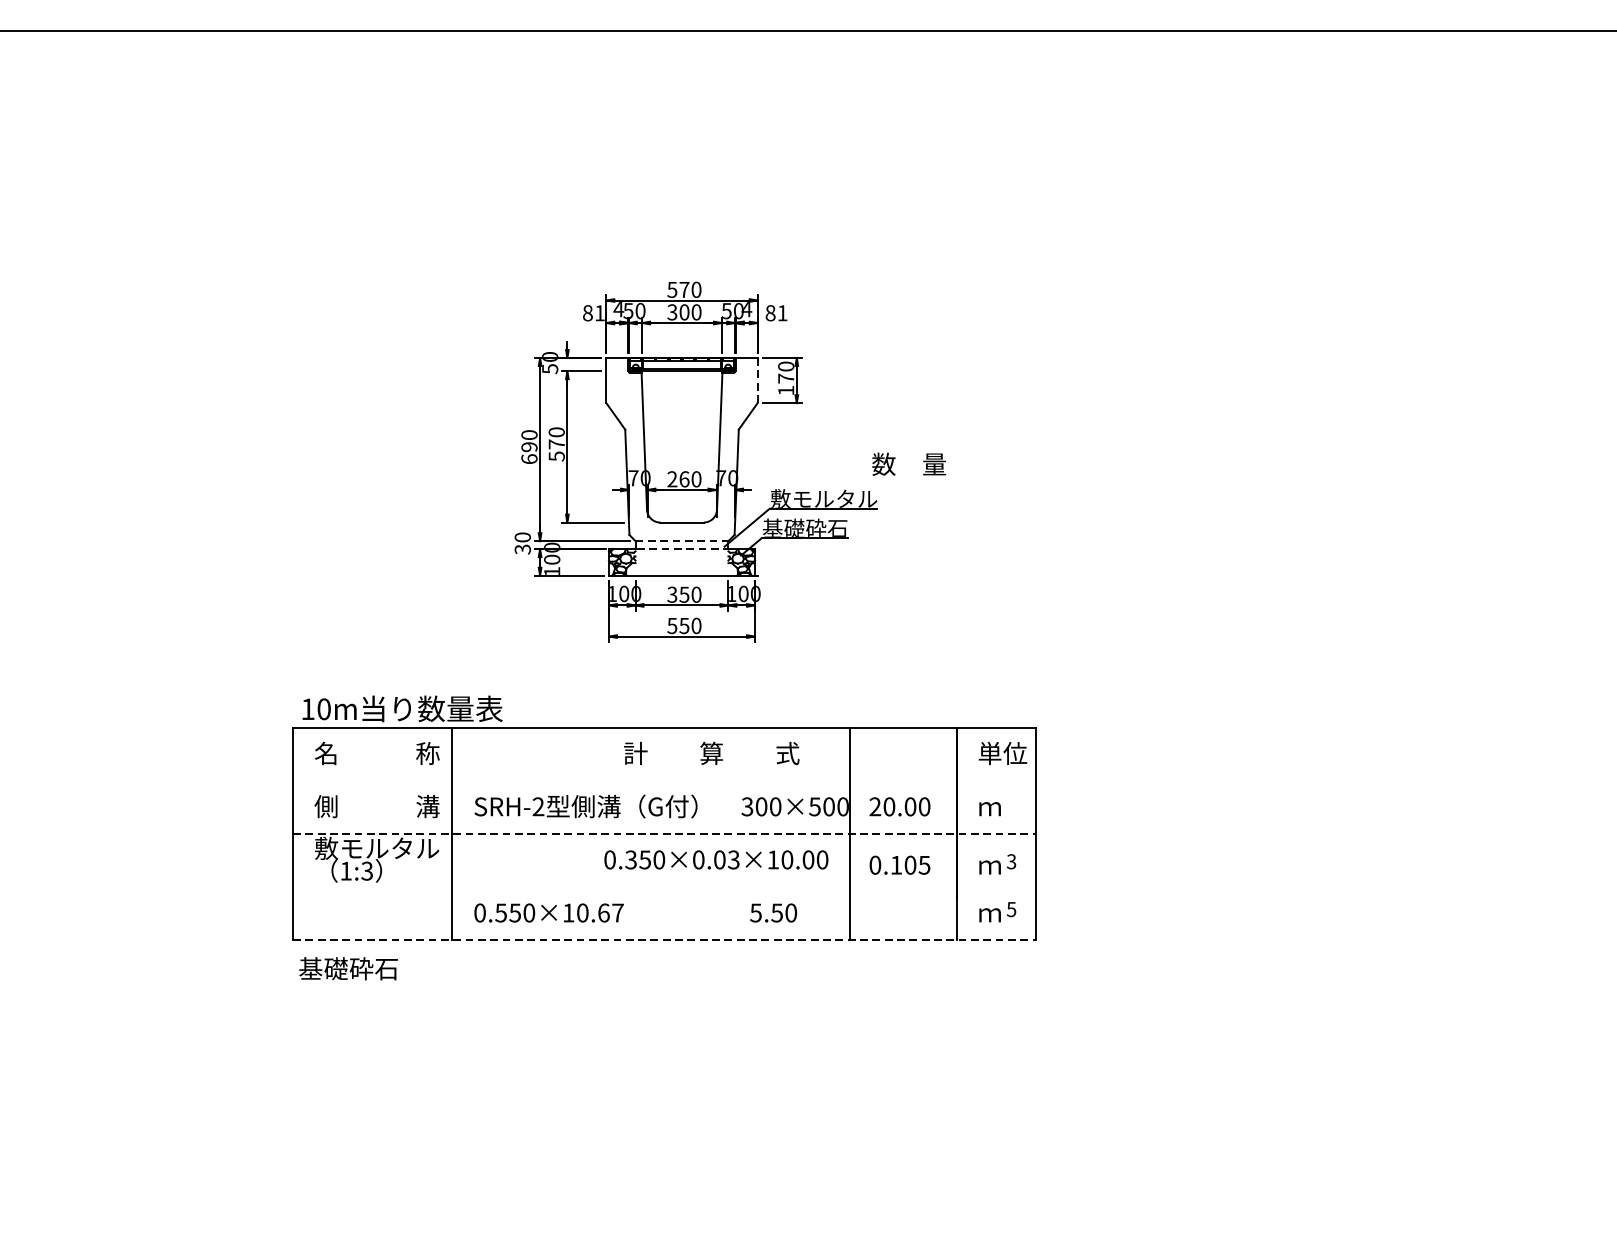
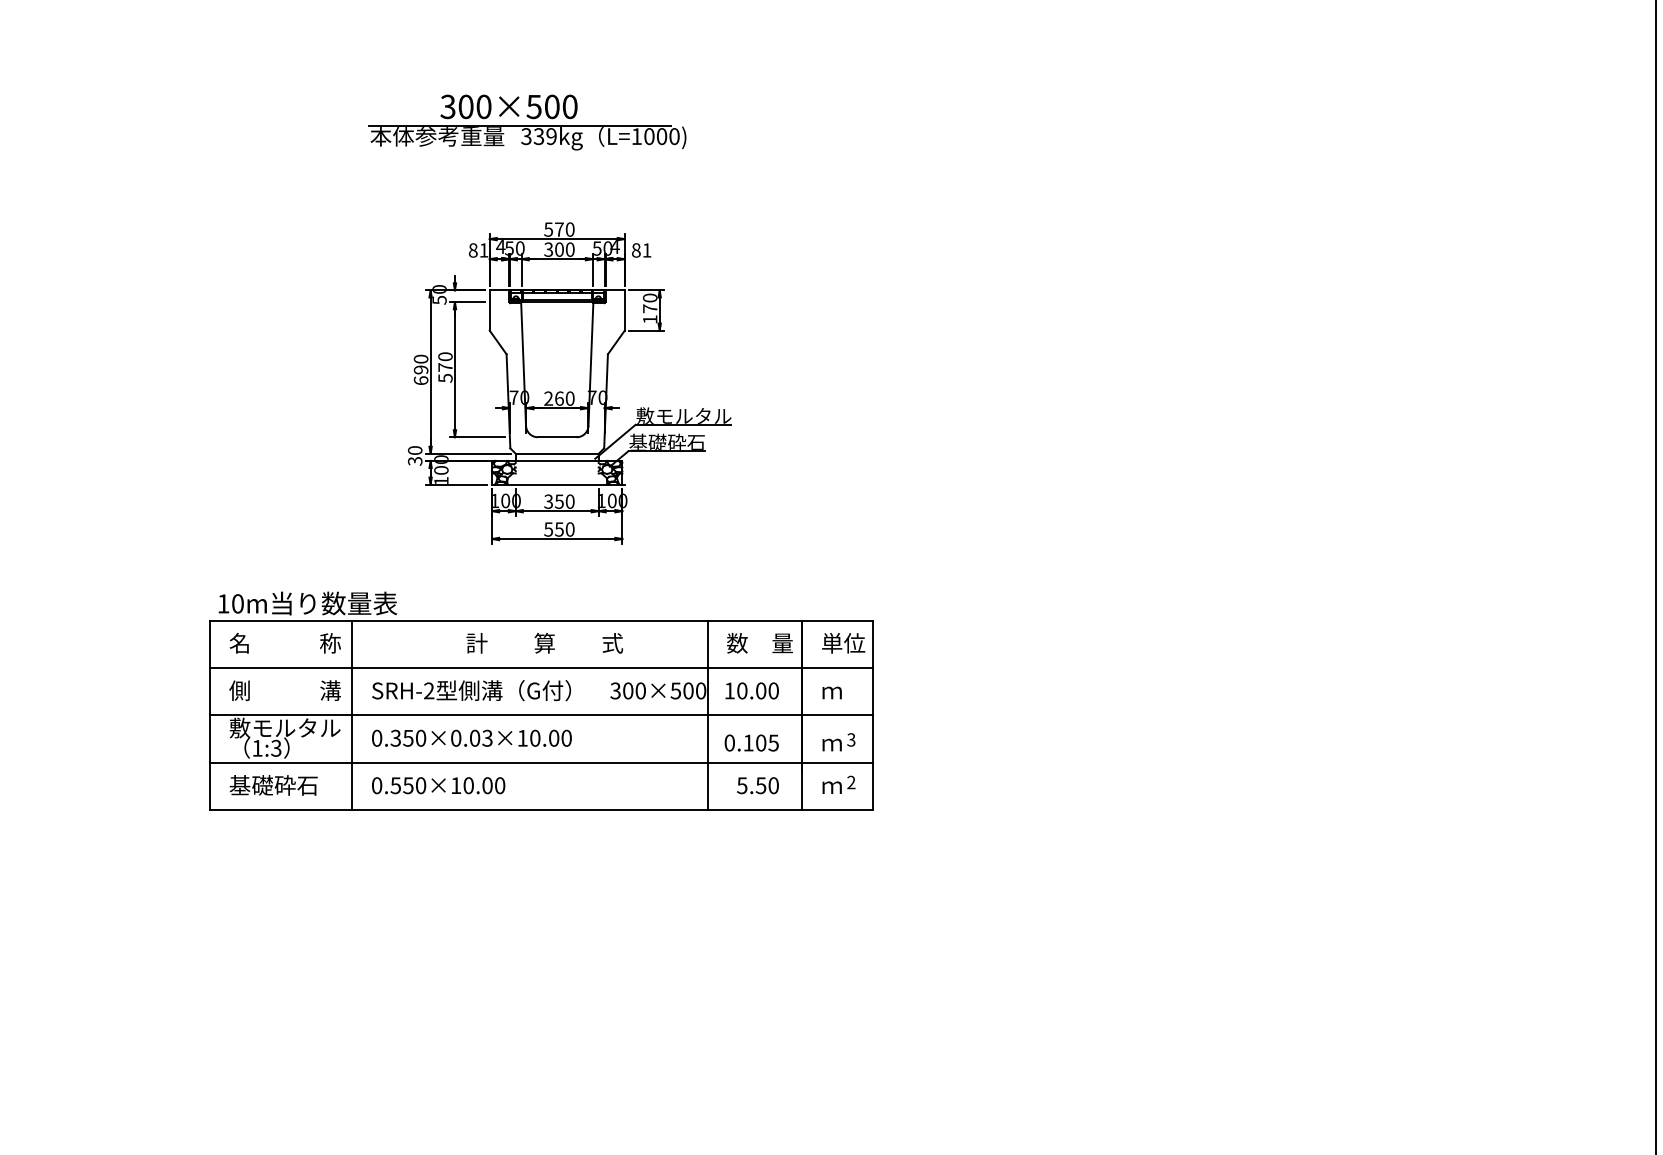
part: (648, 169) -> (527, 122), added
line: (757, 381) -> (624, 311), dashed -> solid
text: (908, 463) -> (759, 642), moved
line: (682, 540) -> (557, 453), dashed -> solid
line: (683, 548) -> (558, 460), dashed -> solid
text: (711, 753) -> (544, 643), moved
line: (664, 781) -> (541, 668), added
text: (875, 806) -> (729, 690), 20.00 -> 10.00
line: (664, 834) -> (541, 715), dashed -> solid
text: (715, 859) -> (471, 737), moved
line: (664, 887) -> (541, 762), added
text: (1011, 909) -> (851, 782), 5 -> 2
text: (610, 912) -> (493, 785), 0.550×10.67 -> 0.550×10.00
text: (773, 912) -> (757, 785), moved
line: (664, 940) -> (541, 810), dashed -> solid
text: (348, 968) -> (273, 785), moved

